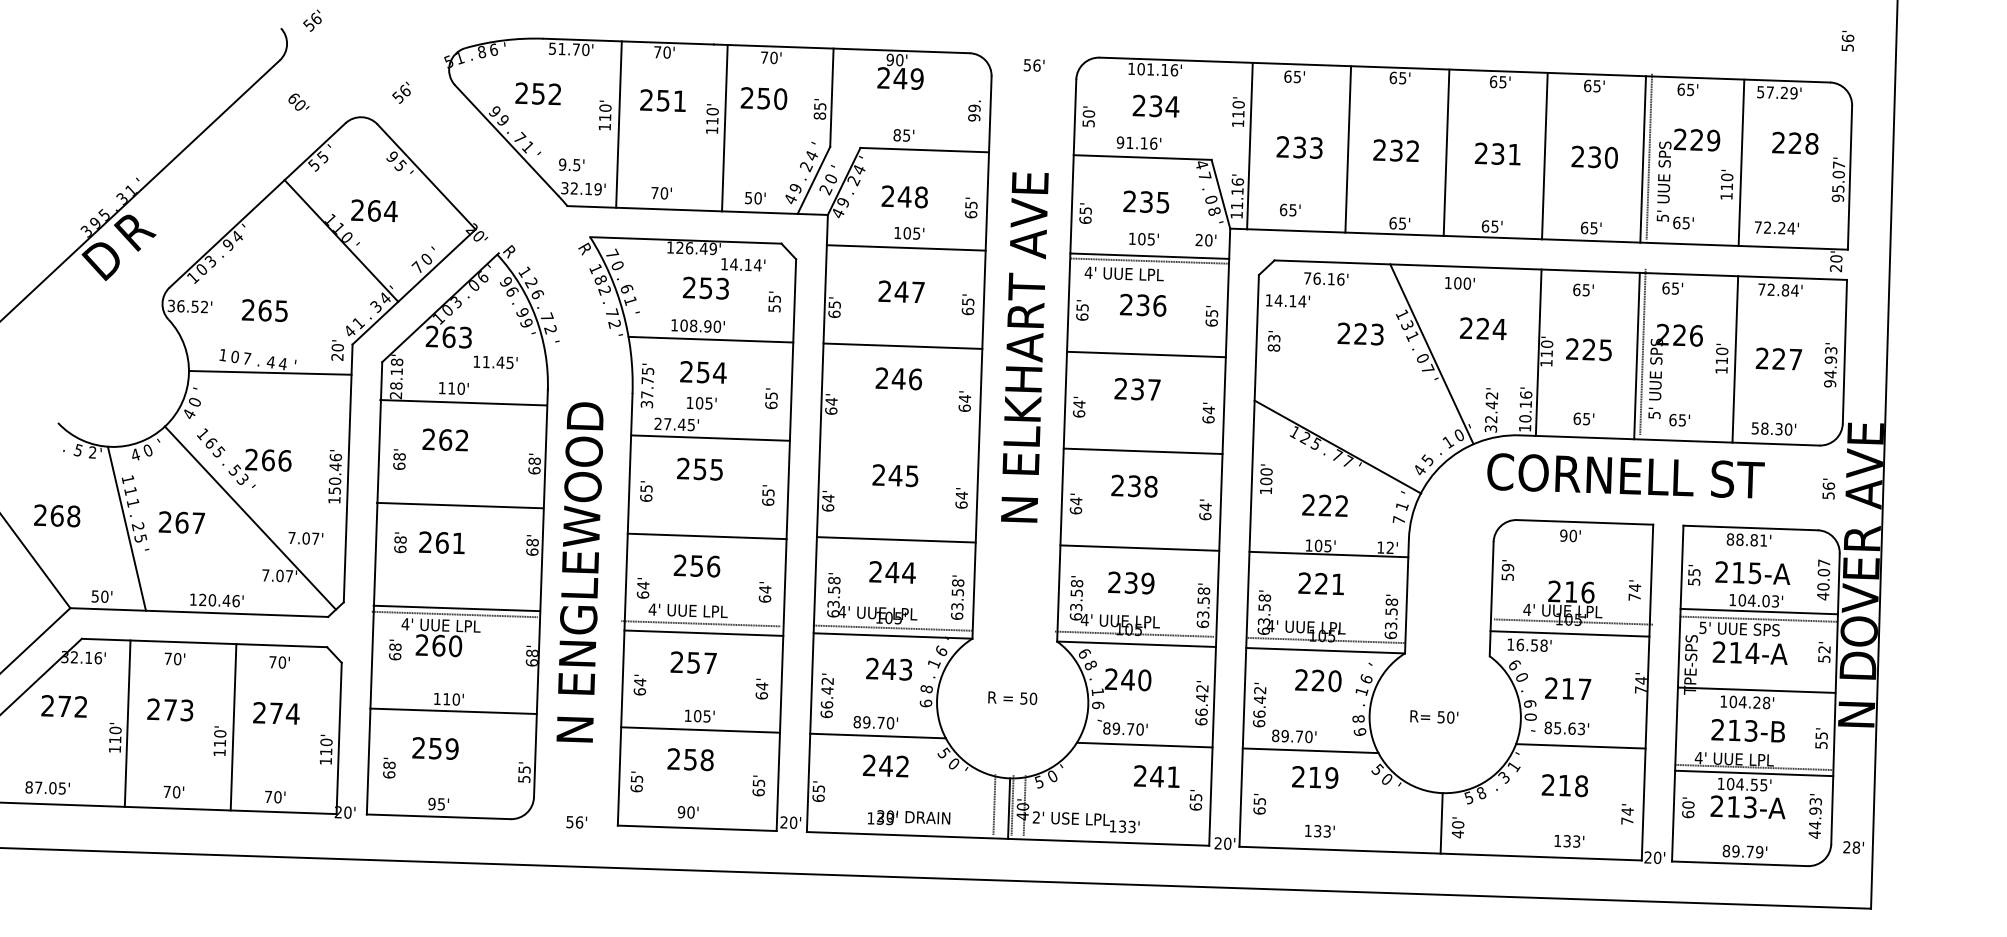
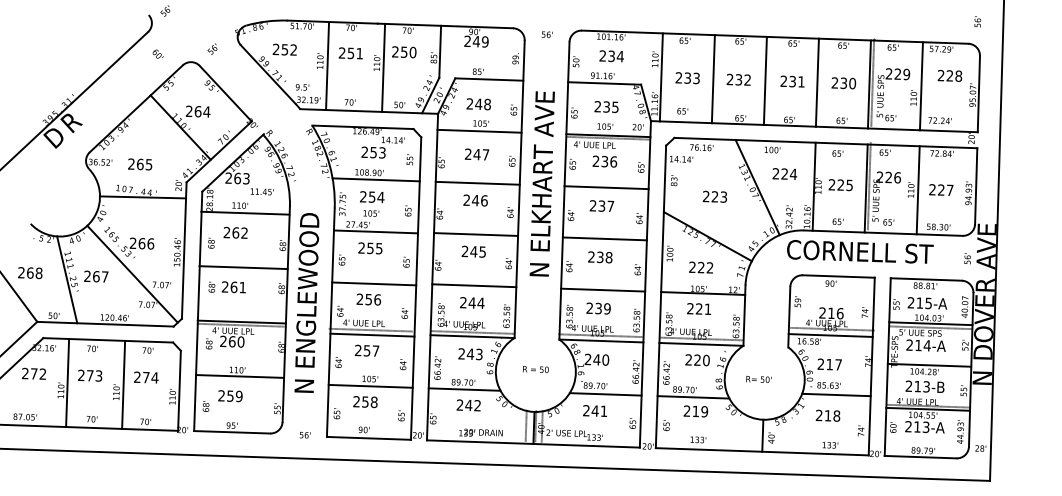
text: (1359, 333) -> (714, 196), moved
line: (900, 442) -> (476, 234), added
text: (1155, 775) -> (594, 410), moved

